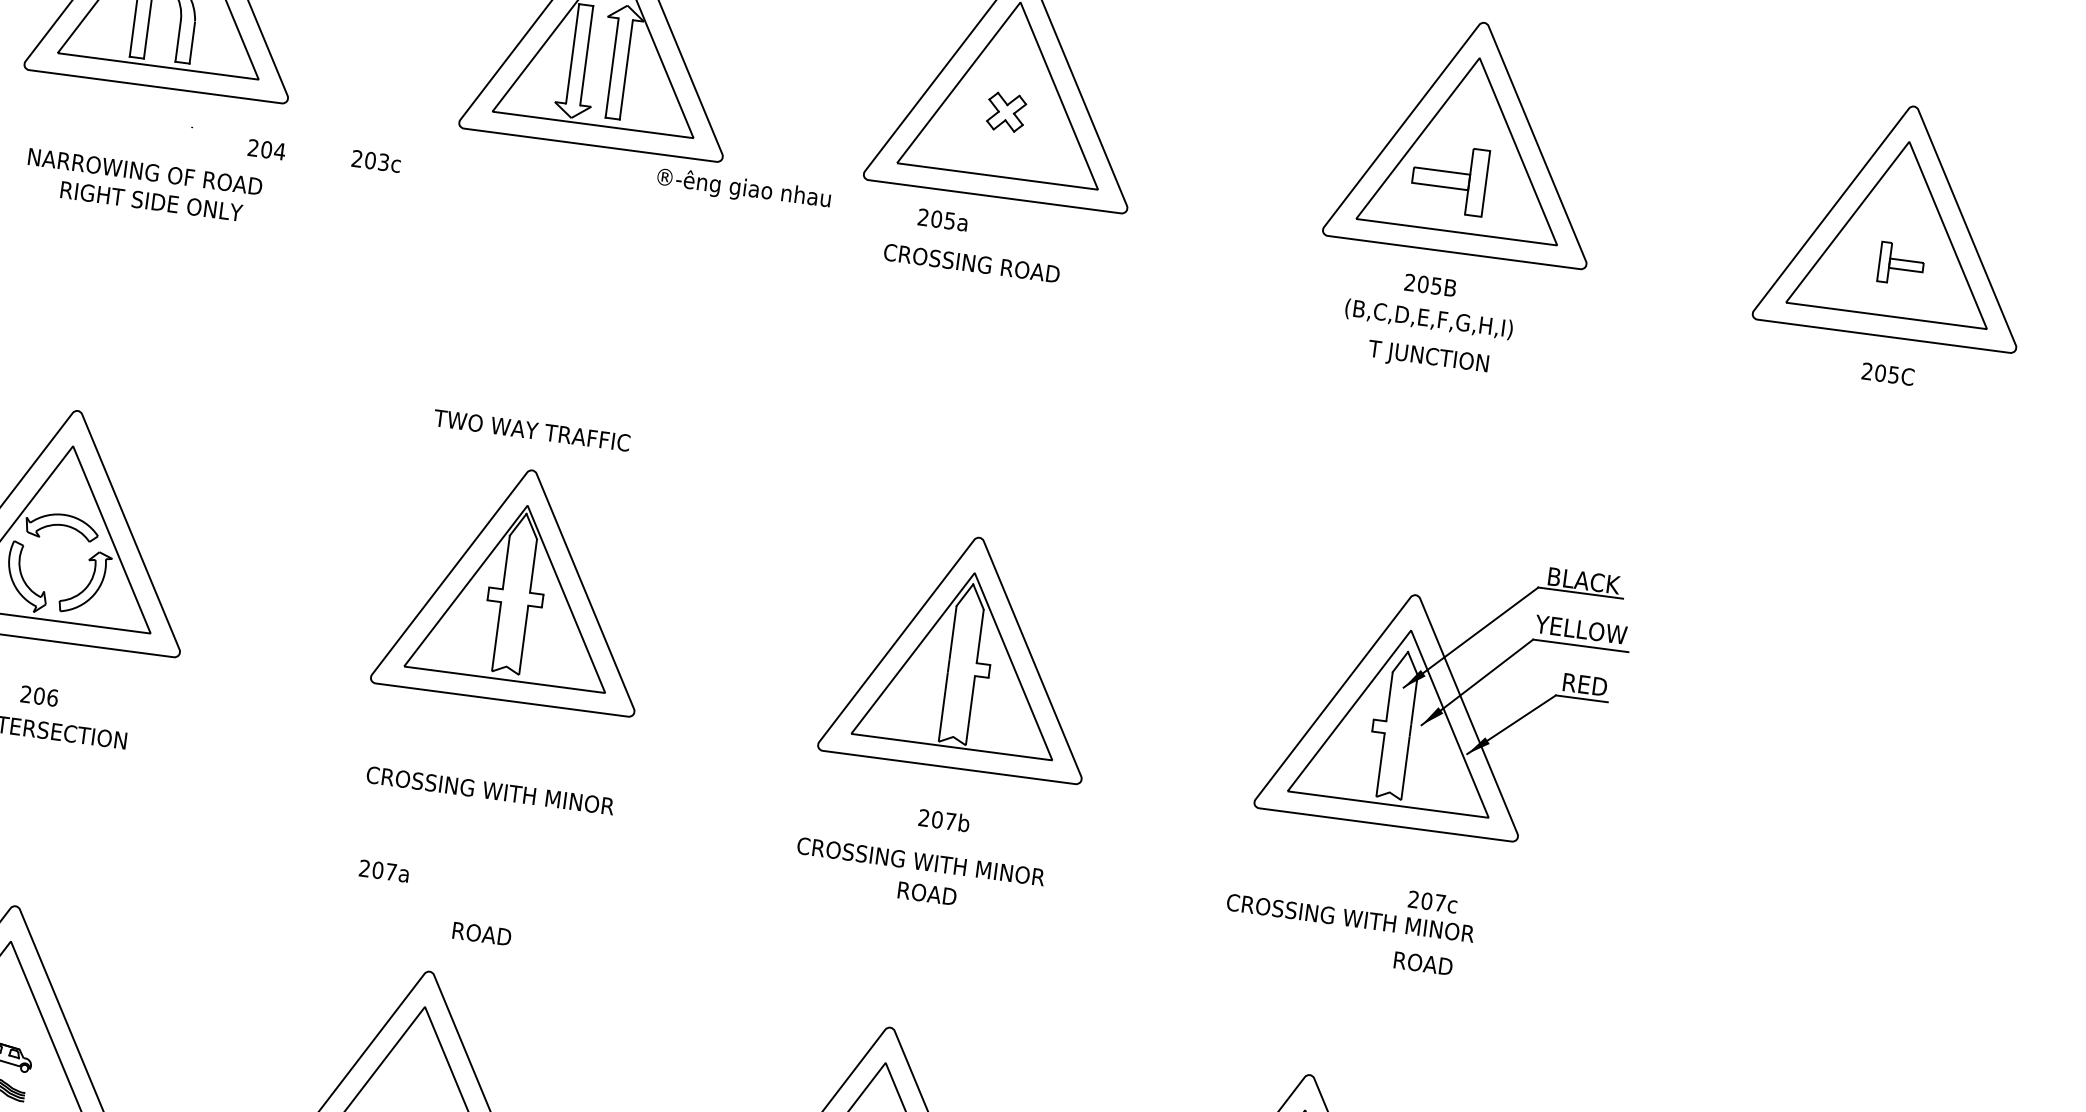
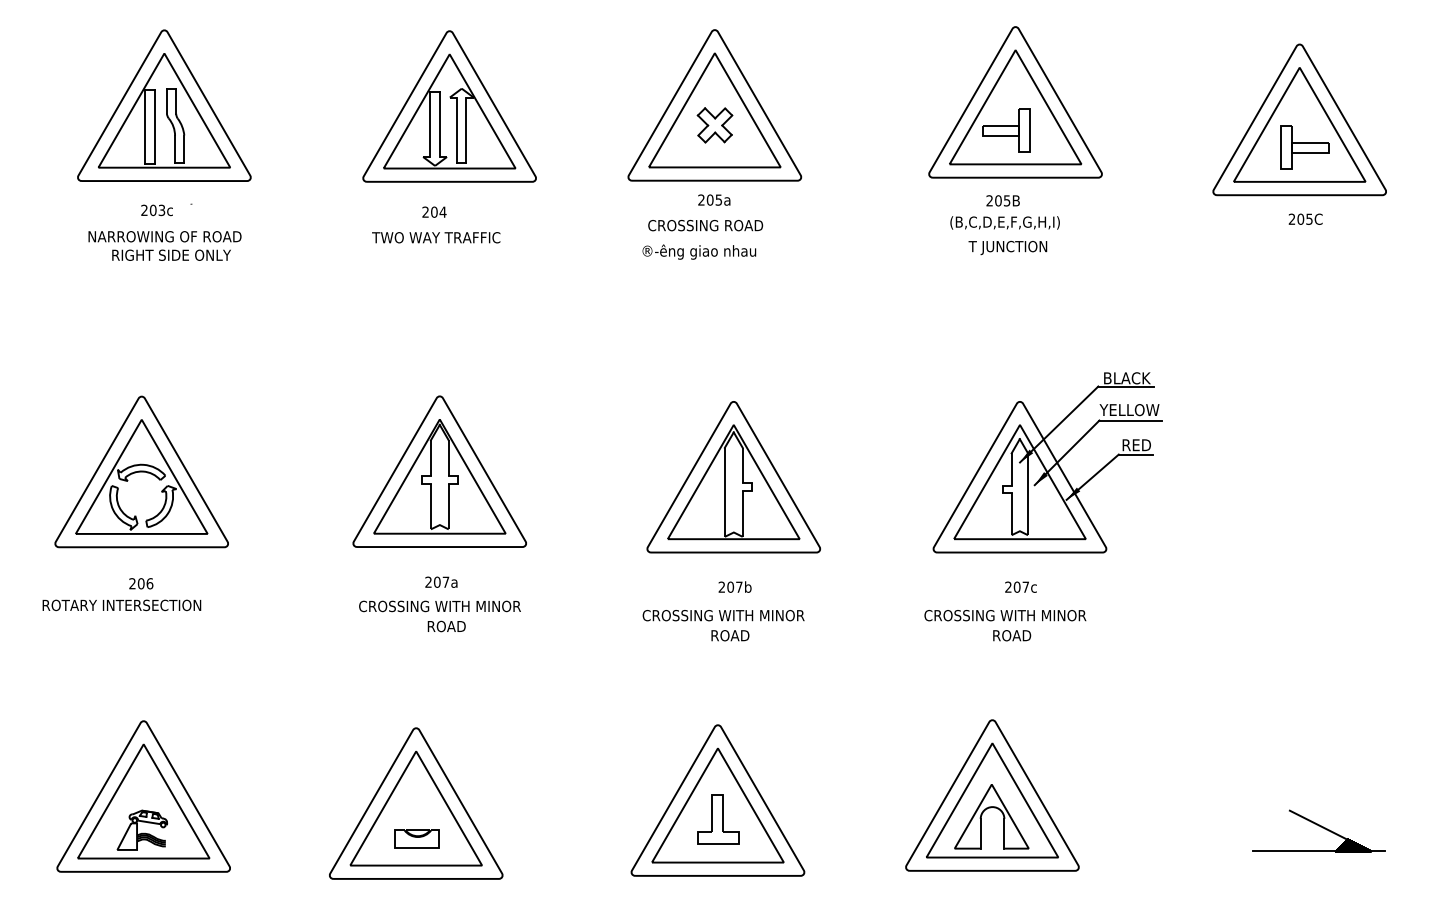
part: (1005, 112) -> (714, 125), size x1.43
text: (267, 148) -> (434, 211), moved
text: (375, 161) -> (156, 210), moved
text: (744, 188) -> (699, 251), moved
text: (943, 219) -> (714, 199), moved
part: (1900, 264) -> (1304, 147), size x1.67
text: (532, 430) -> (436, 237), moved
text: (384, 869) -> (441, 581), moved
text: (1432, 900) -> (1020, 586), moved
text: (481, 933) -> (446, 626), moved
text: (1423, 963) -> (1012, 635), moved

